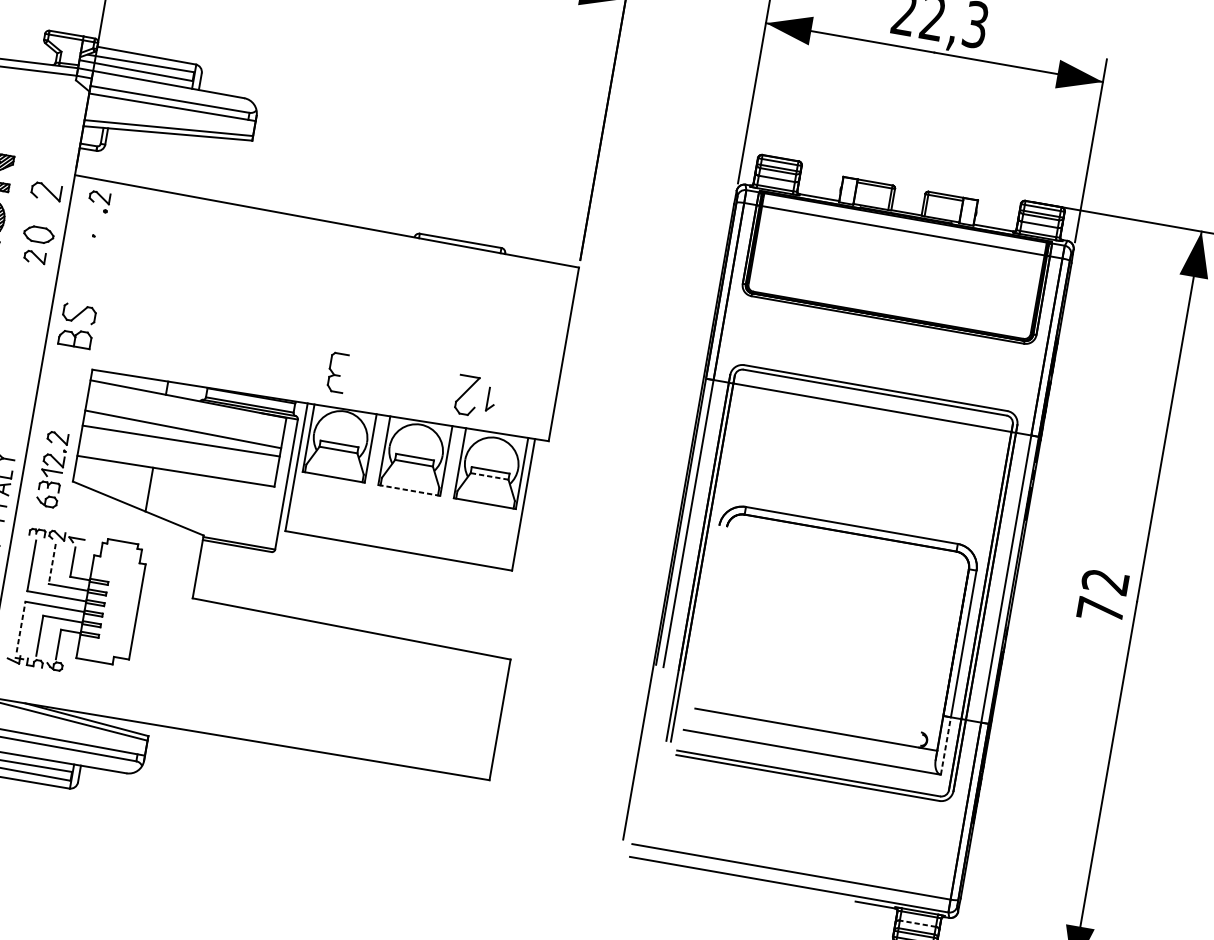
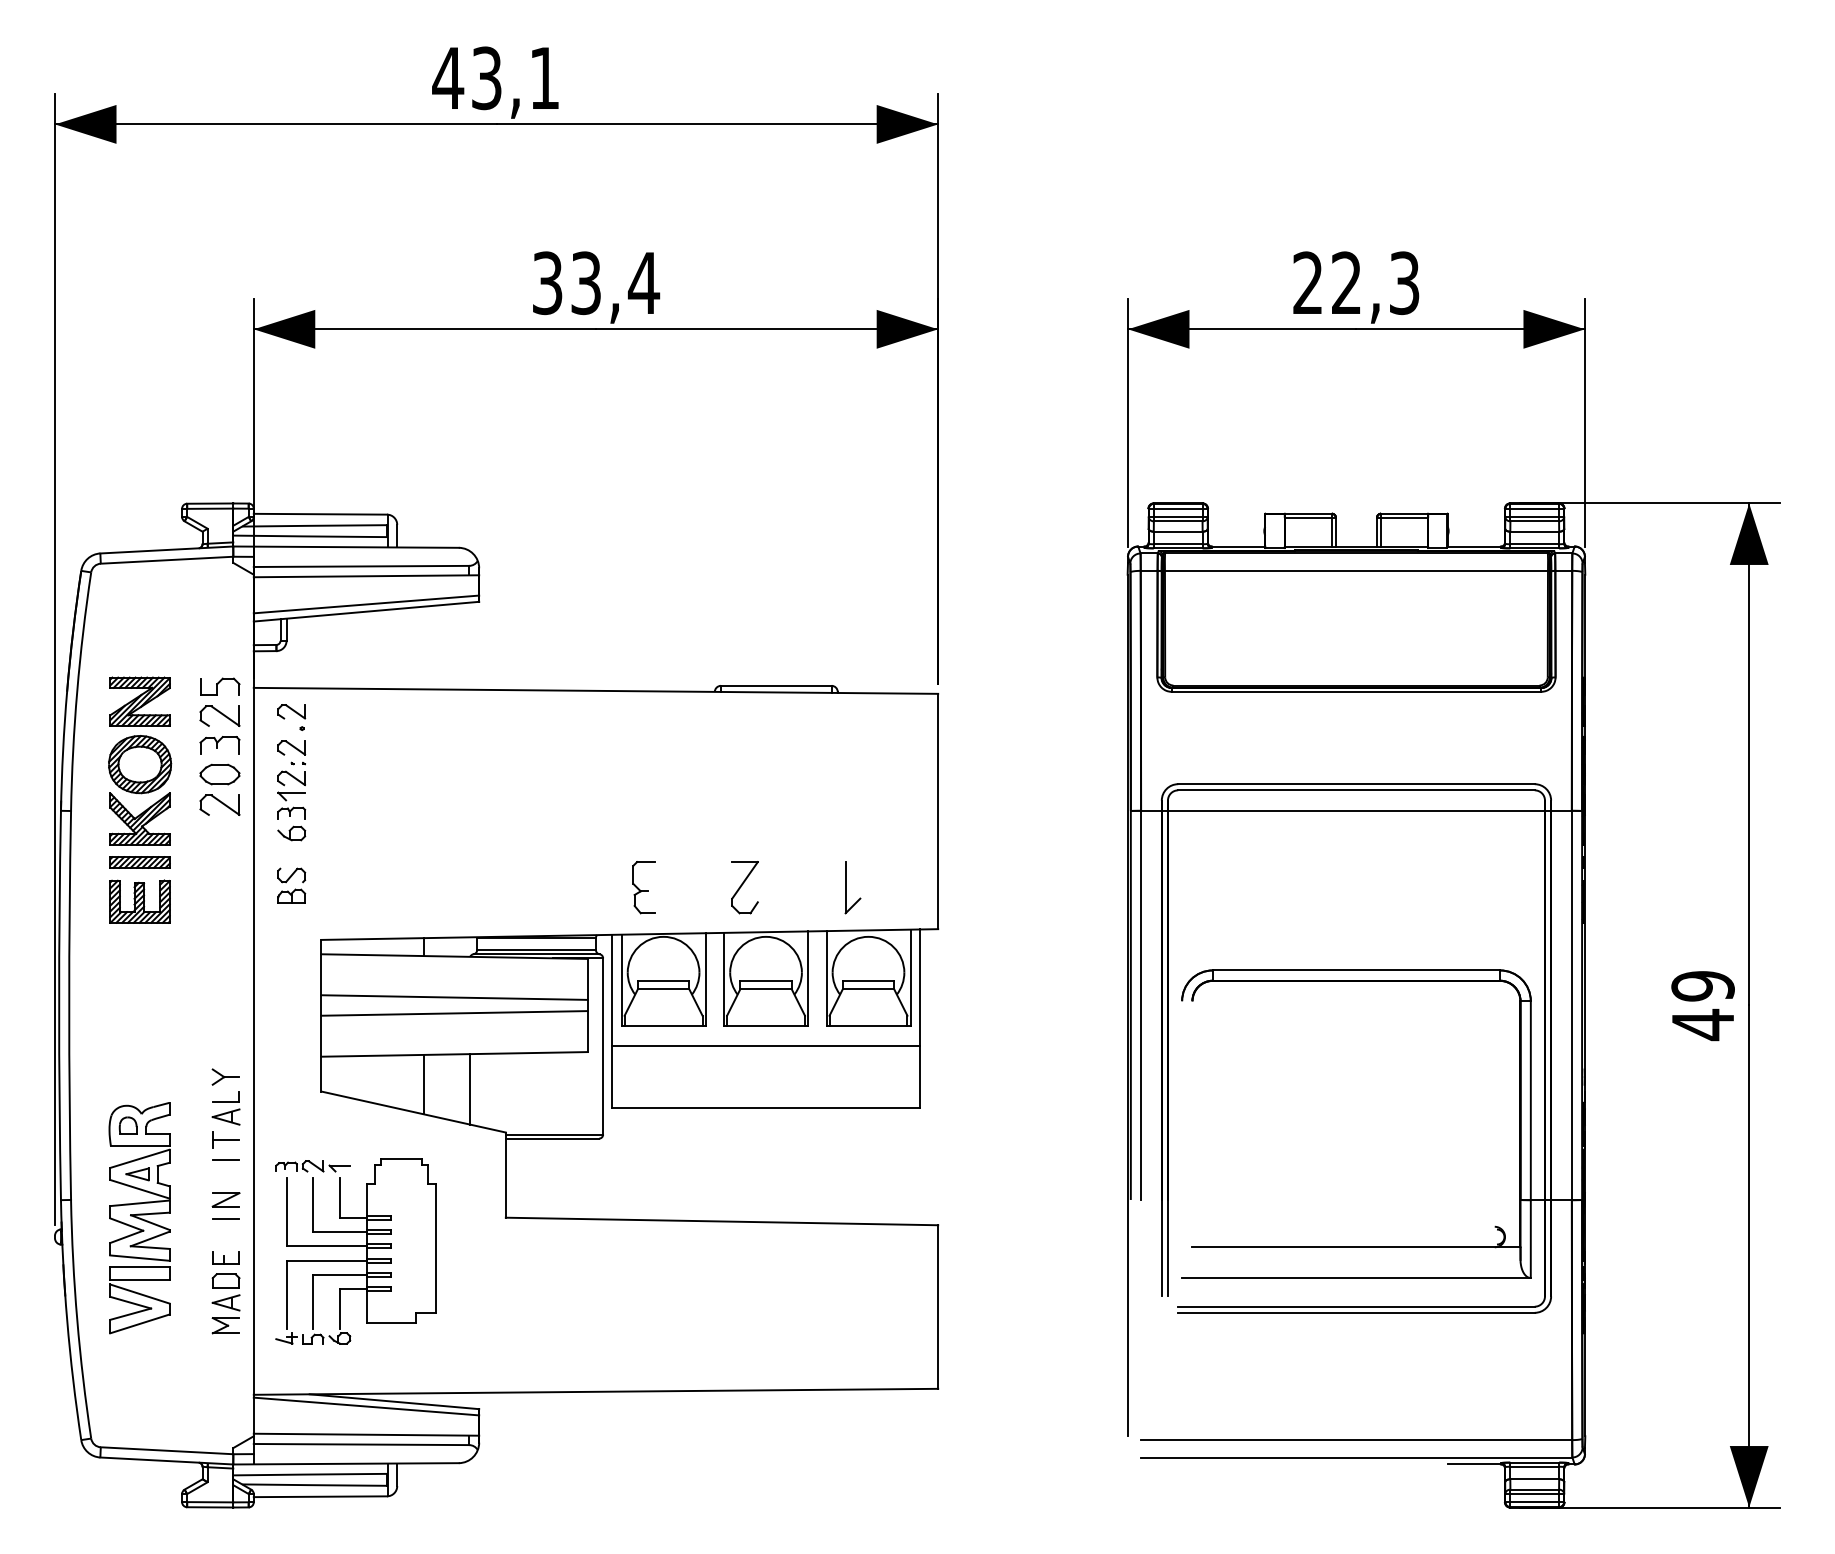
part: (50, 169) -> (220, 686), added
part: (42, 213) -> (219, 745), added
part: (34, 256) -> (219, 804), size x1.43
part: (77, 325) -> (291, 885), size x0.62
part: (466, 395) -> (744, 887), moved
part: (490, 399) -> (852, 887), size x1.67
part: (52, 469) -> (291, 790), moved
line: (489, 476) -> (868, 989), dashed -> solid
line: (409, 490) -> (766, 1025), dashed -> solid
line: (182, 499) -> (469, 1089), added
line: (406, 505) -> (765, 1046), added
line: (52, 564) -> (313, 1205), dashed -> solid
text: (1102, 596) -> (1702, 1006), 72 -> 49
line: (21, 626) -> (286, 1294), dashed -> solid
line: (945, 746) -> (1530, 1239), dashed -> solid
line: (917, 923) -> (1534, 1479), dashed -> solid

